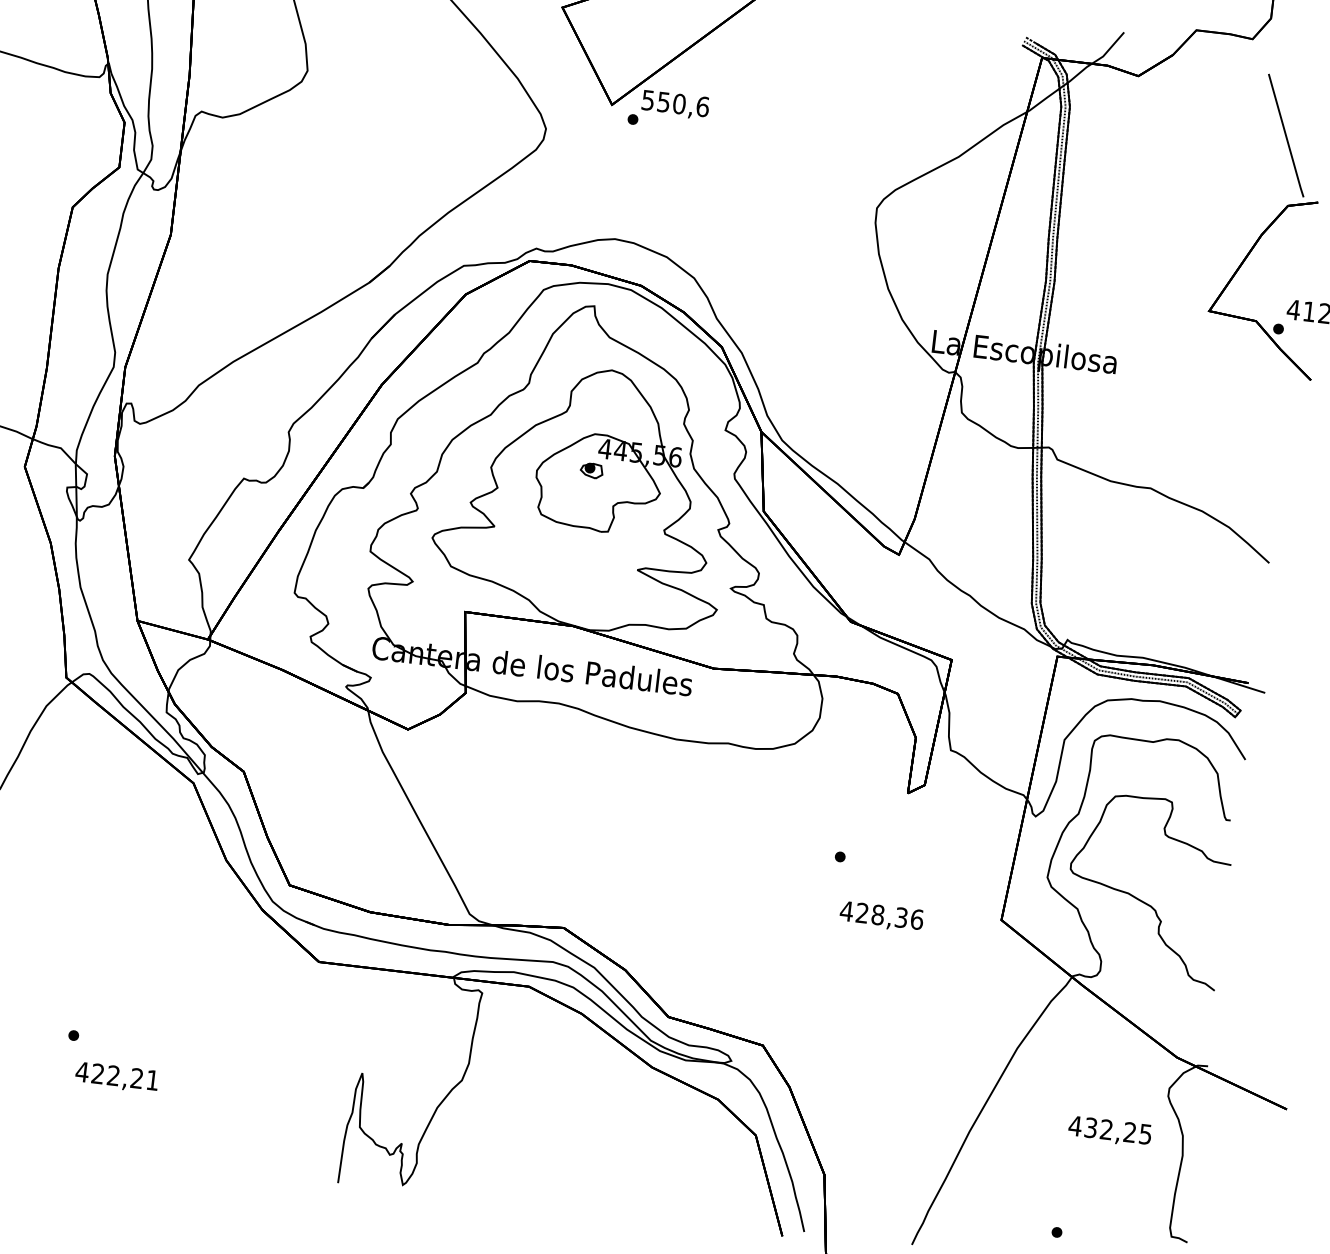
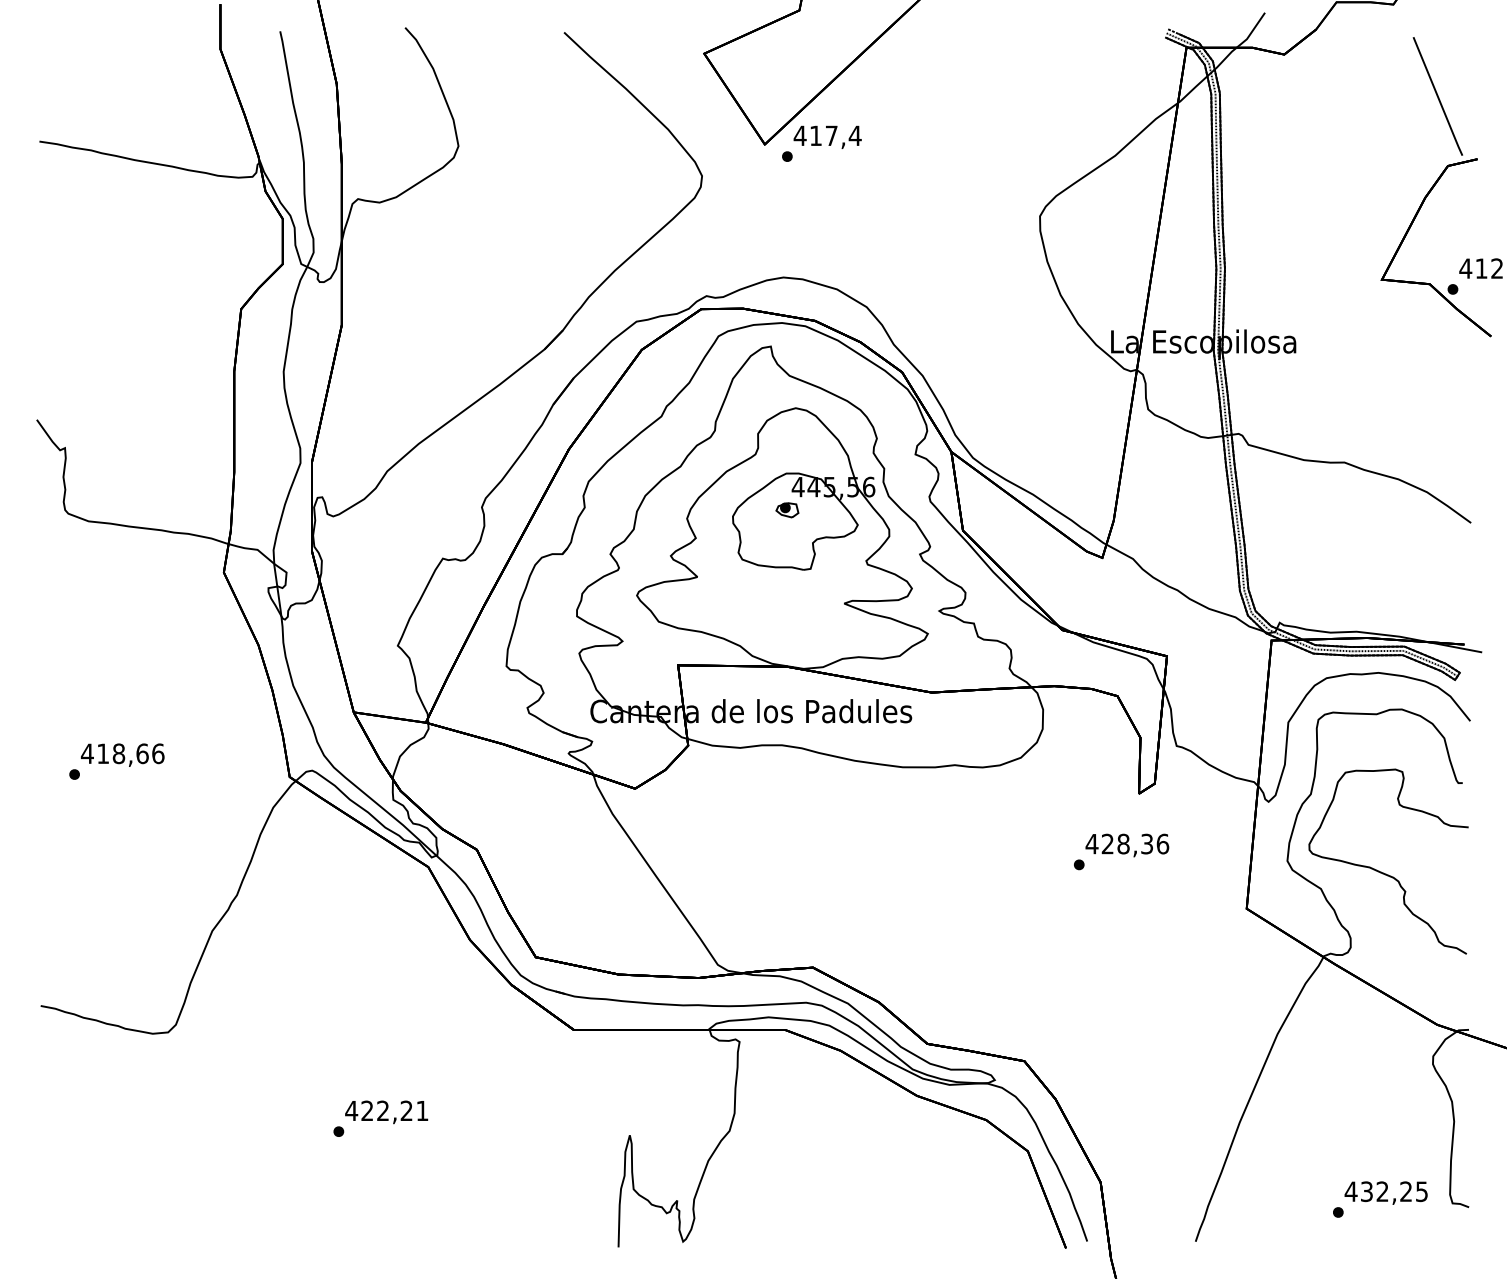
text: (675, 103) -> (827, 135), 550,6 -> 417,4
text: (881, 916) -> (1127, 845), moved
text: (116, 1077) -> (386, 1112), moved
text: (1109, 1130) -> (1385, 1192), moved

